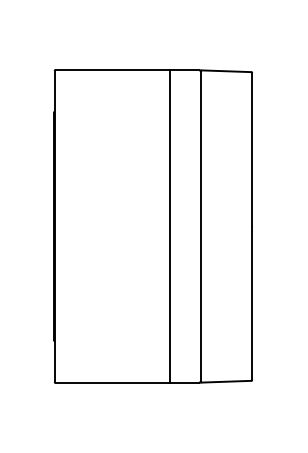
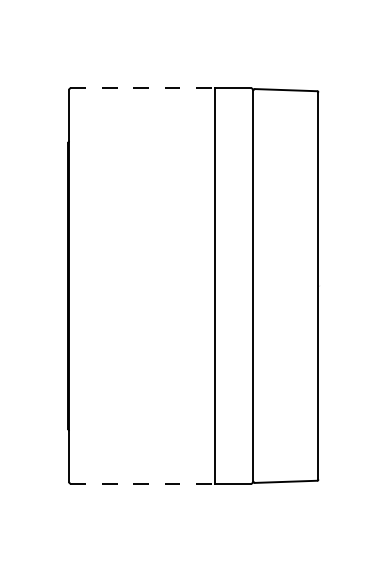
line: (113, 69) -> (143, 87), solid -> dashed
line: (113, 383) -> (143, 484), solid -> dashed

